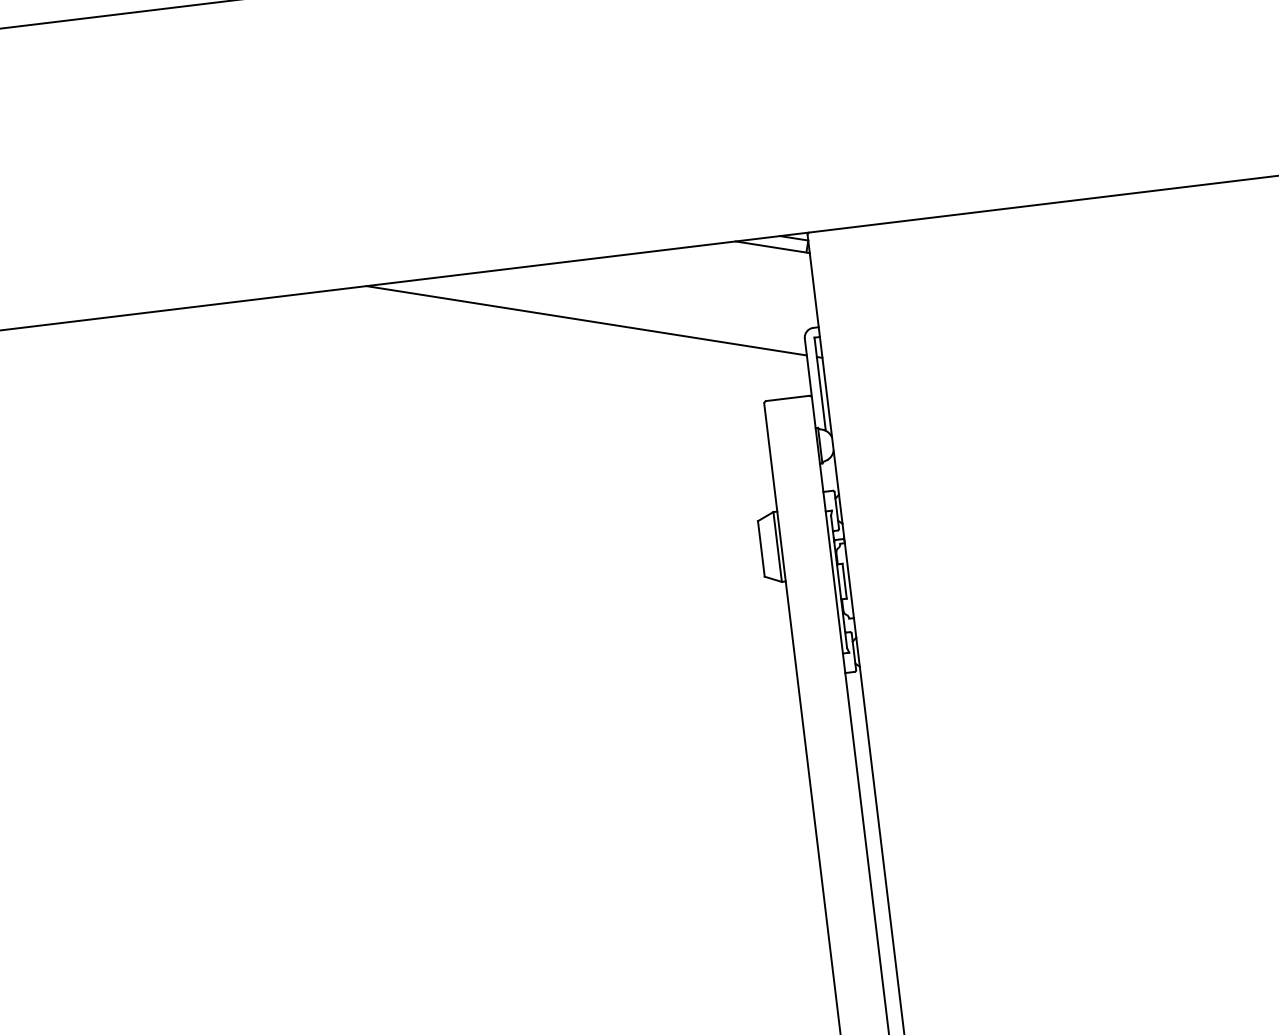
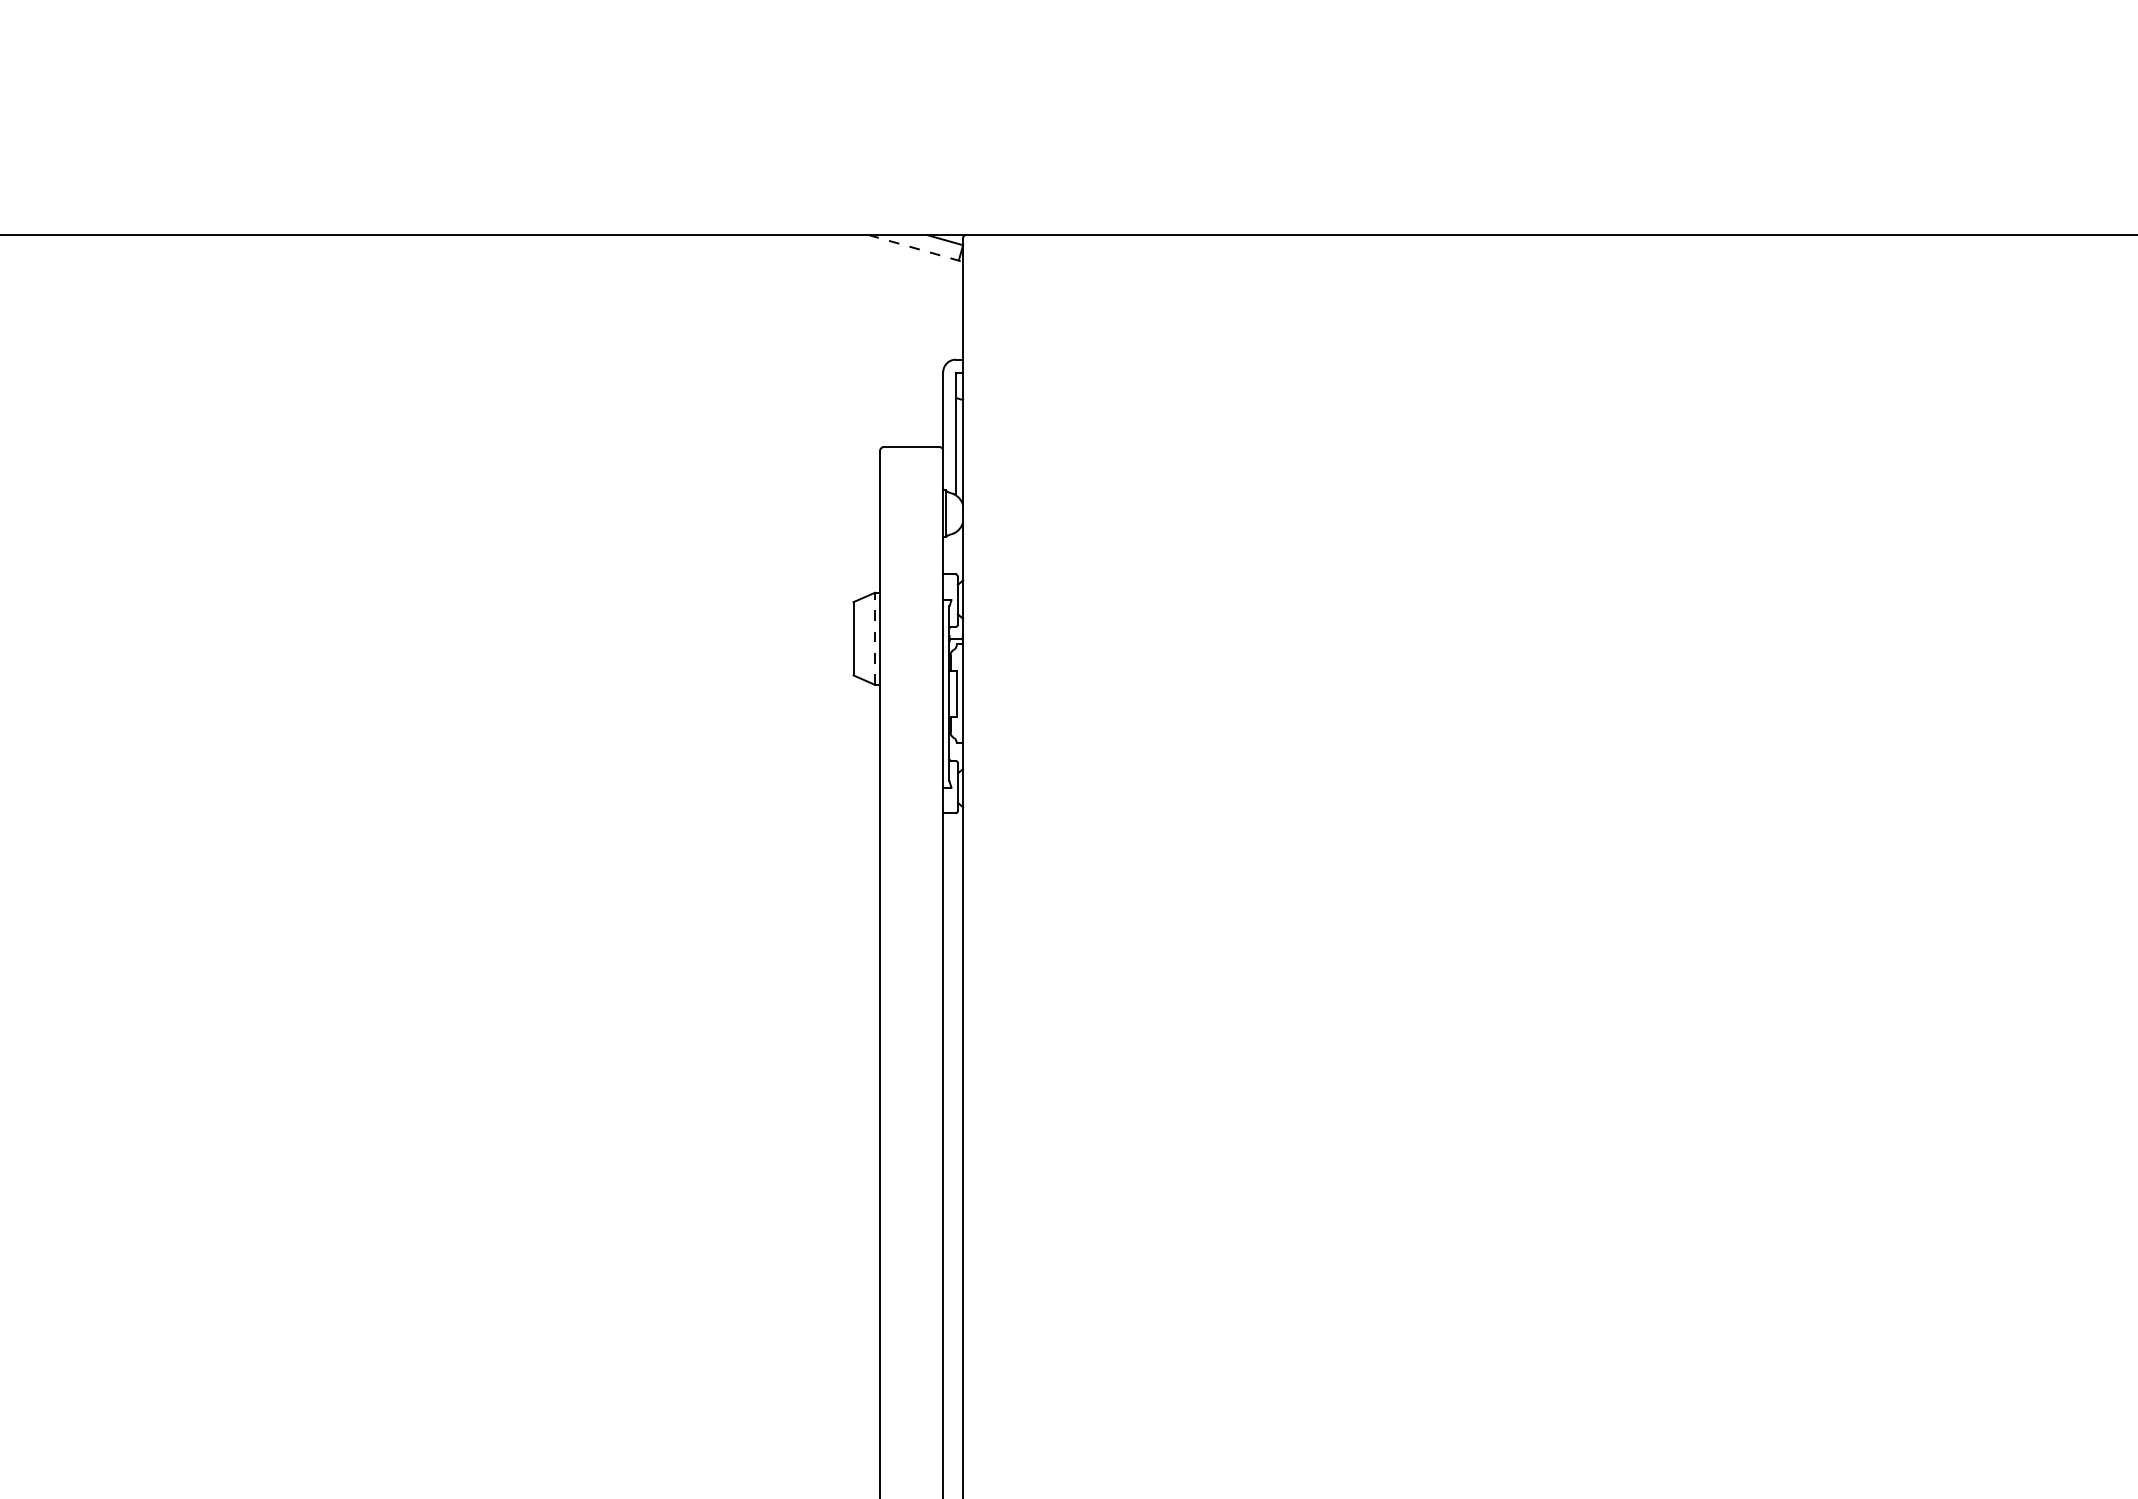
line: (773, 247) -> (916, 248), solid -> dashed
line: (586, 320) -> (662, 314), removed
line: (777, 546) -> (875, 638), solid -> dashed

